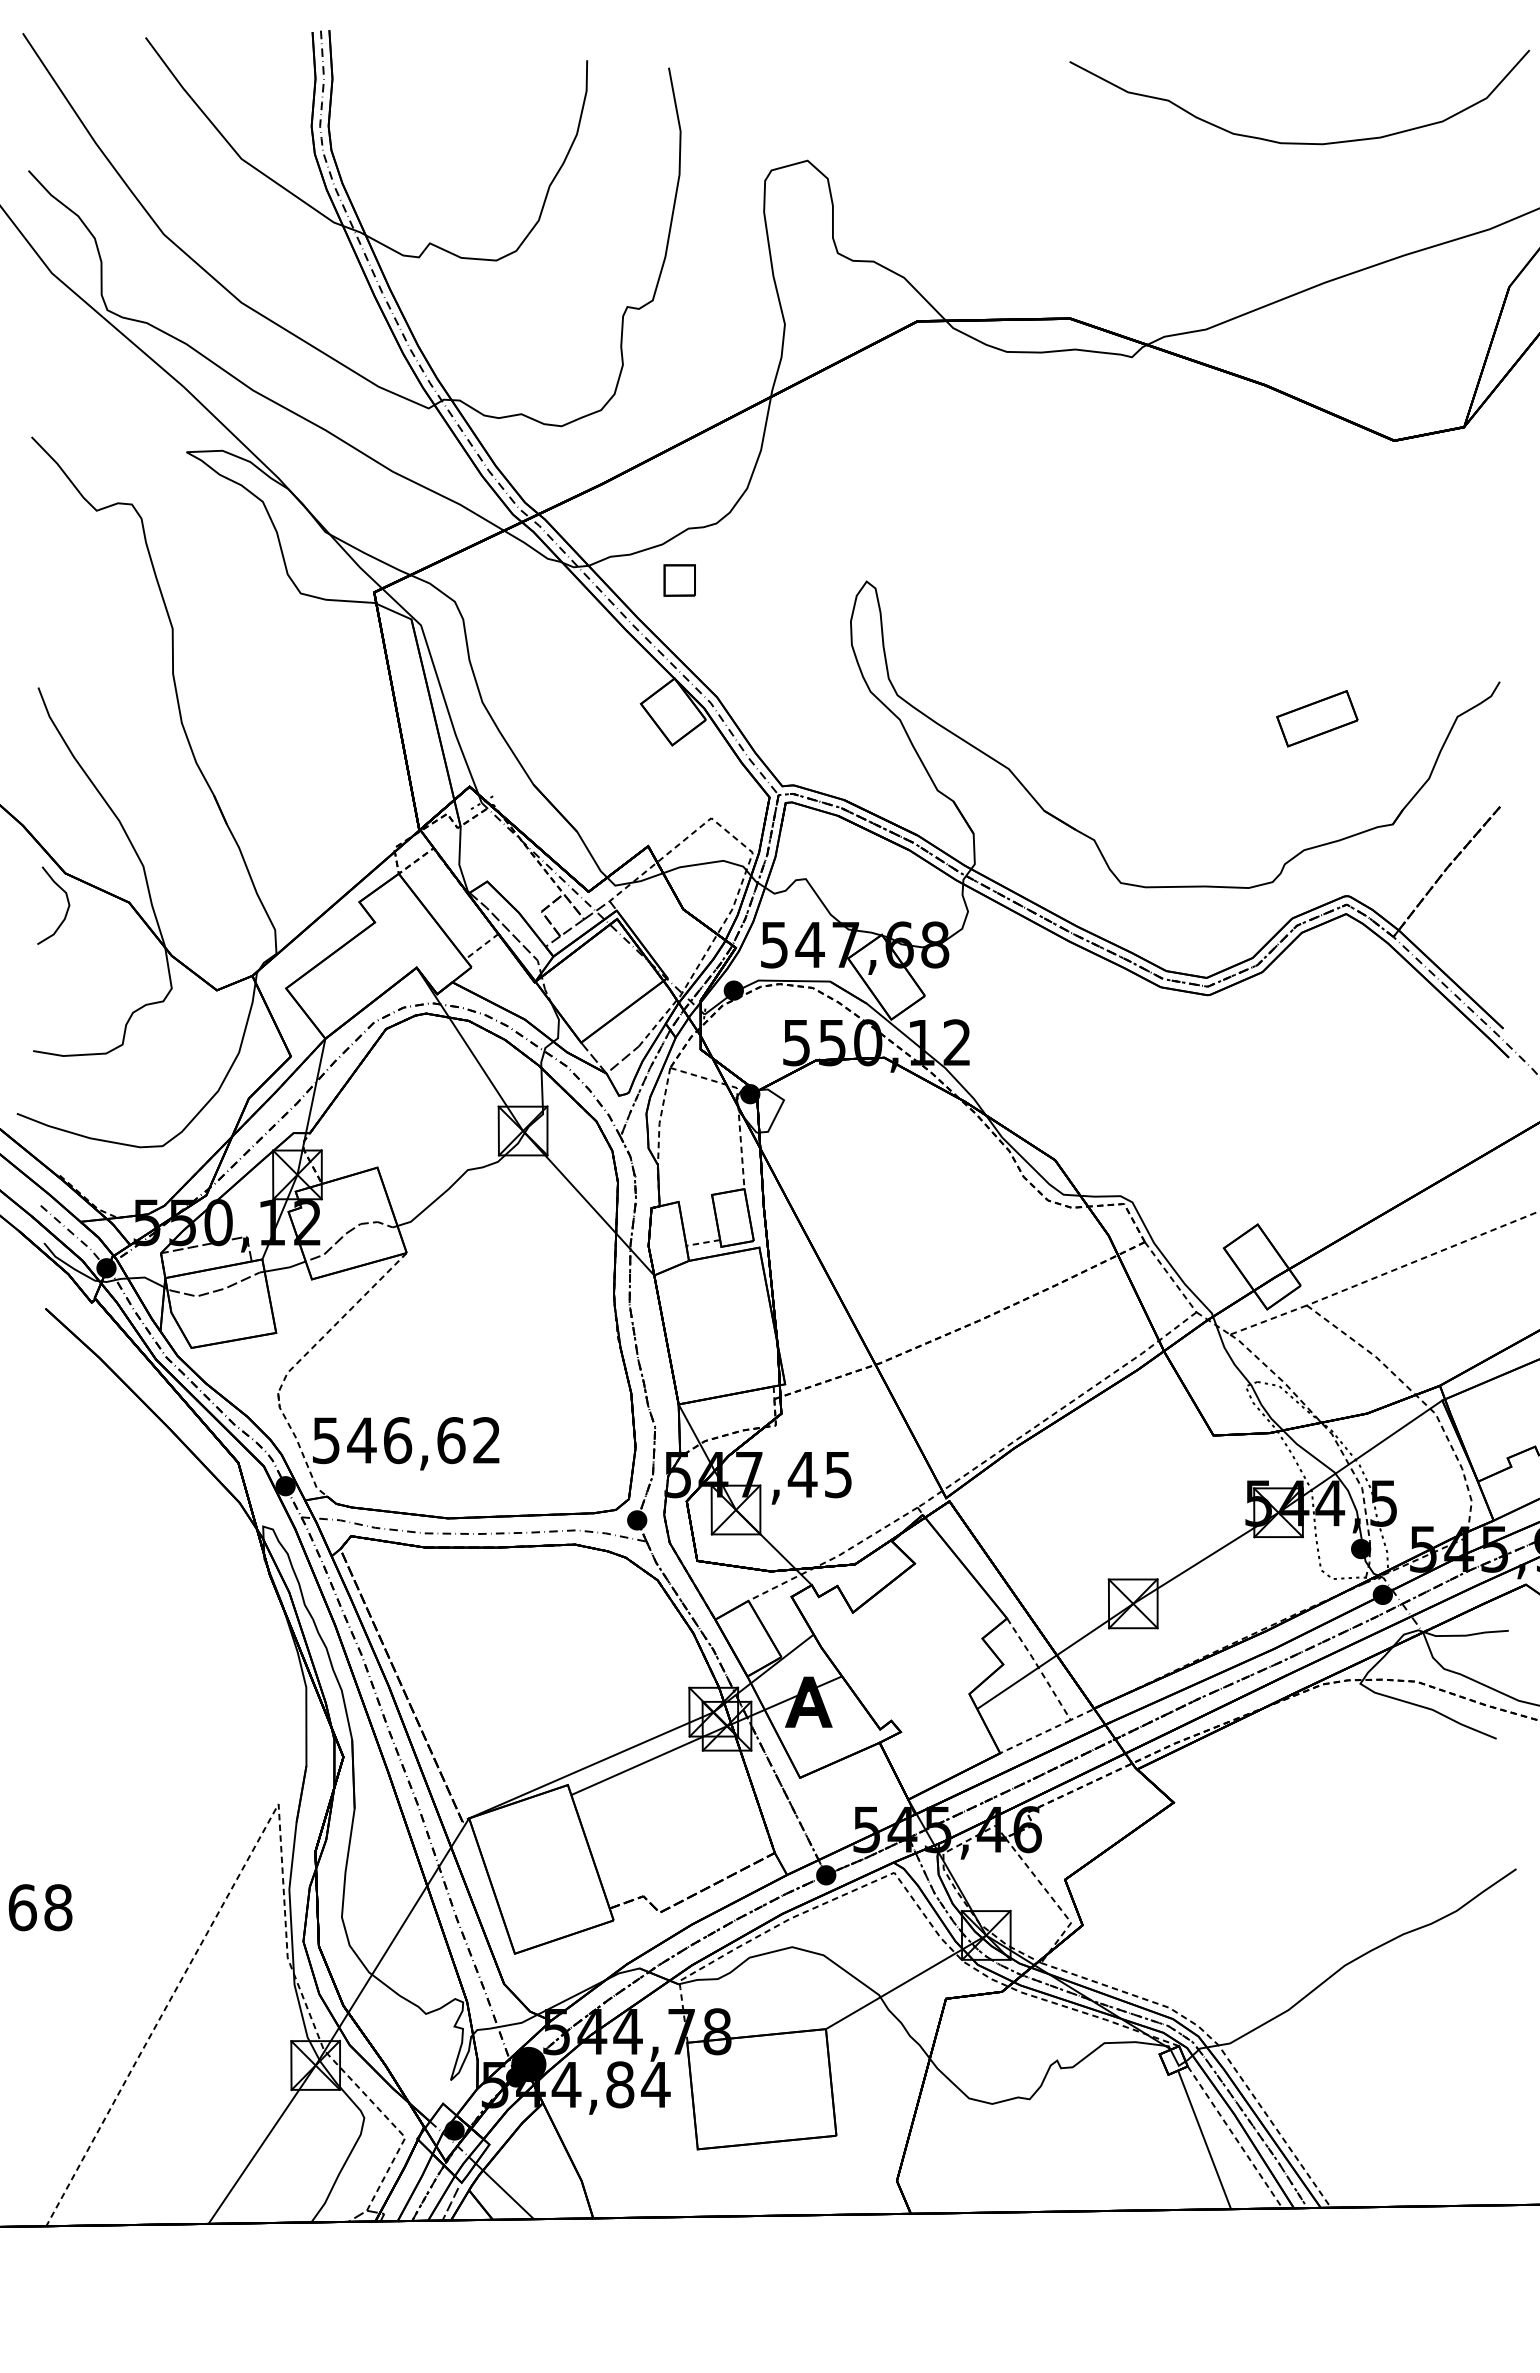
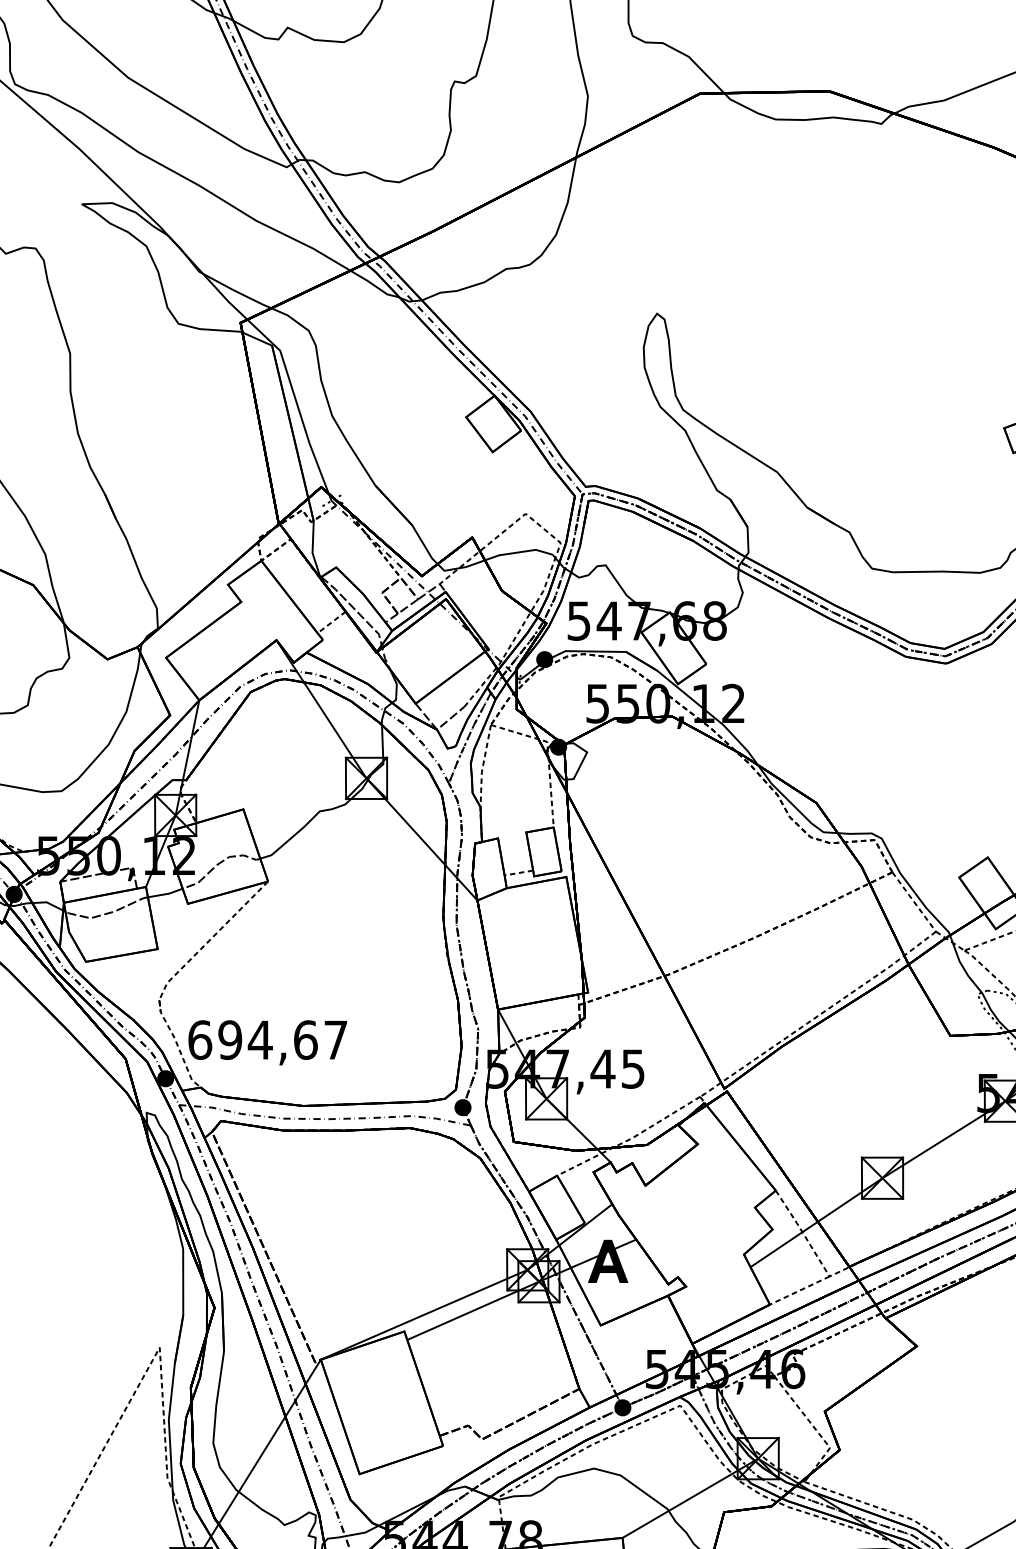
part: (679, 580) -> (498, 312), removed
text: (406, 1440) -> (267, 1040), 546,62 -> 694,67

